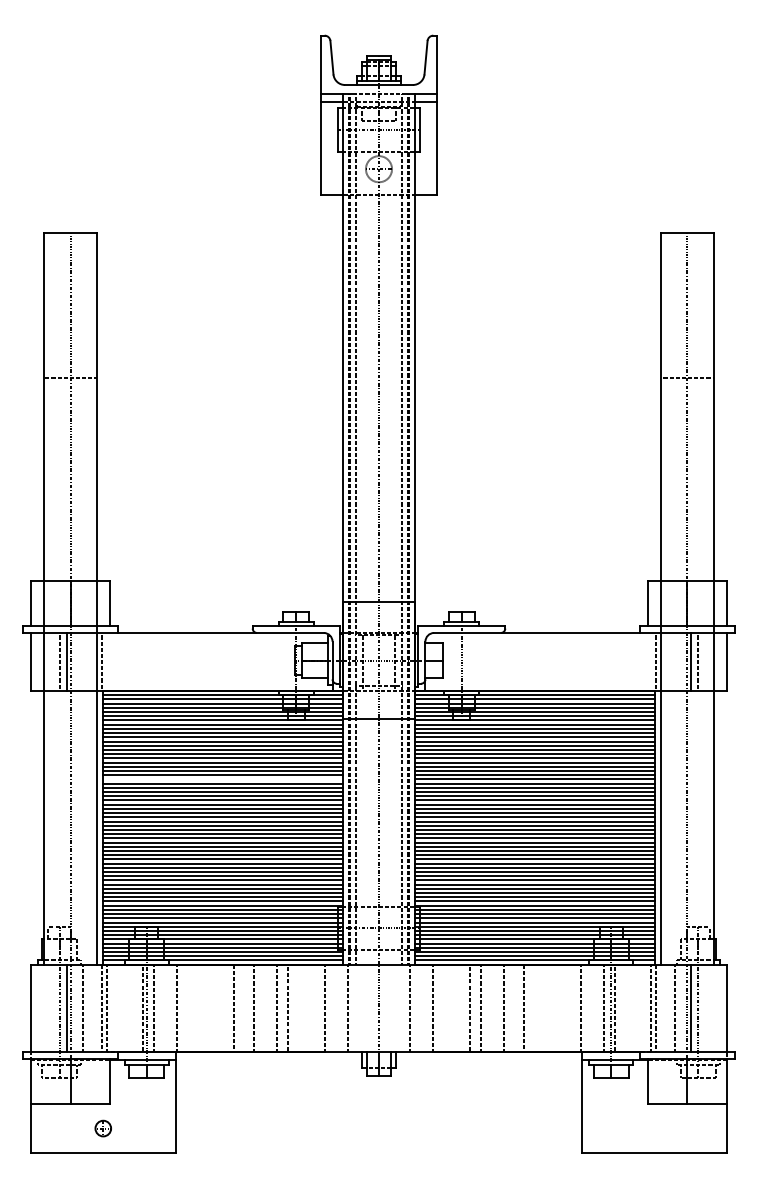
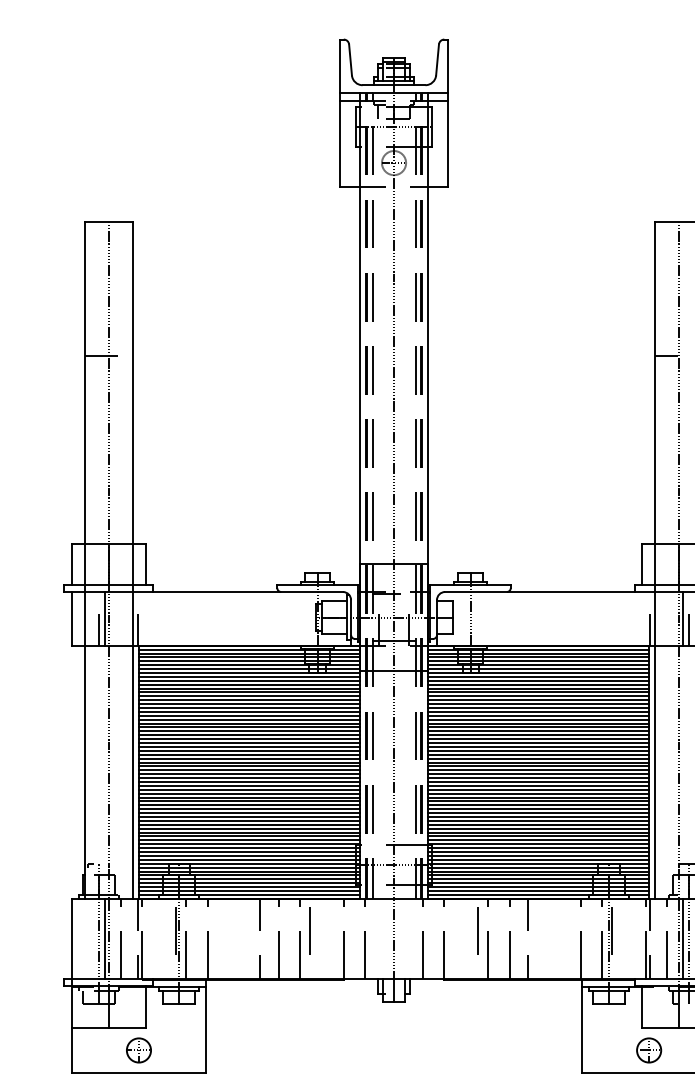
line: (222, 779) -> (249, 727), added
part: (103, 1128) -> (139, 1050), size x1.67
part: (654, 1128) -> (648, 1050), added

